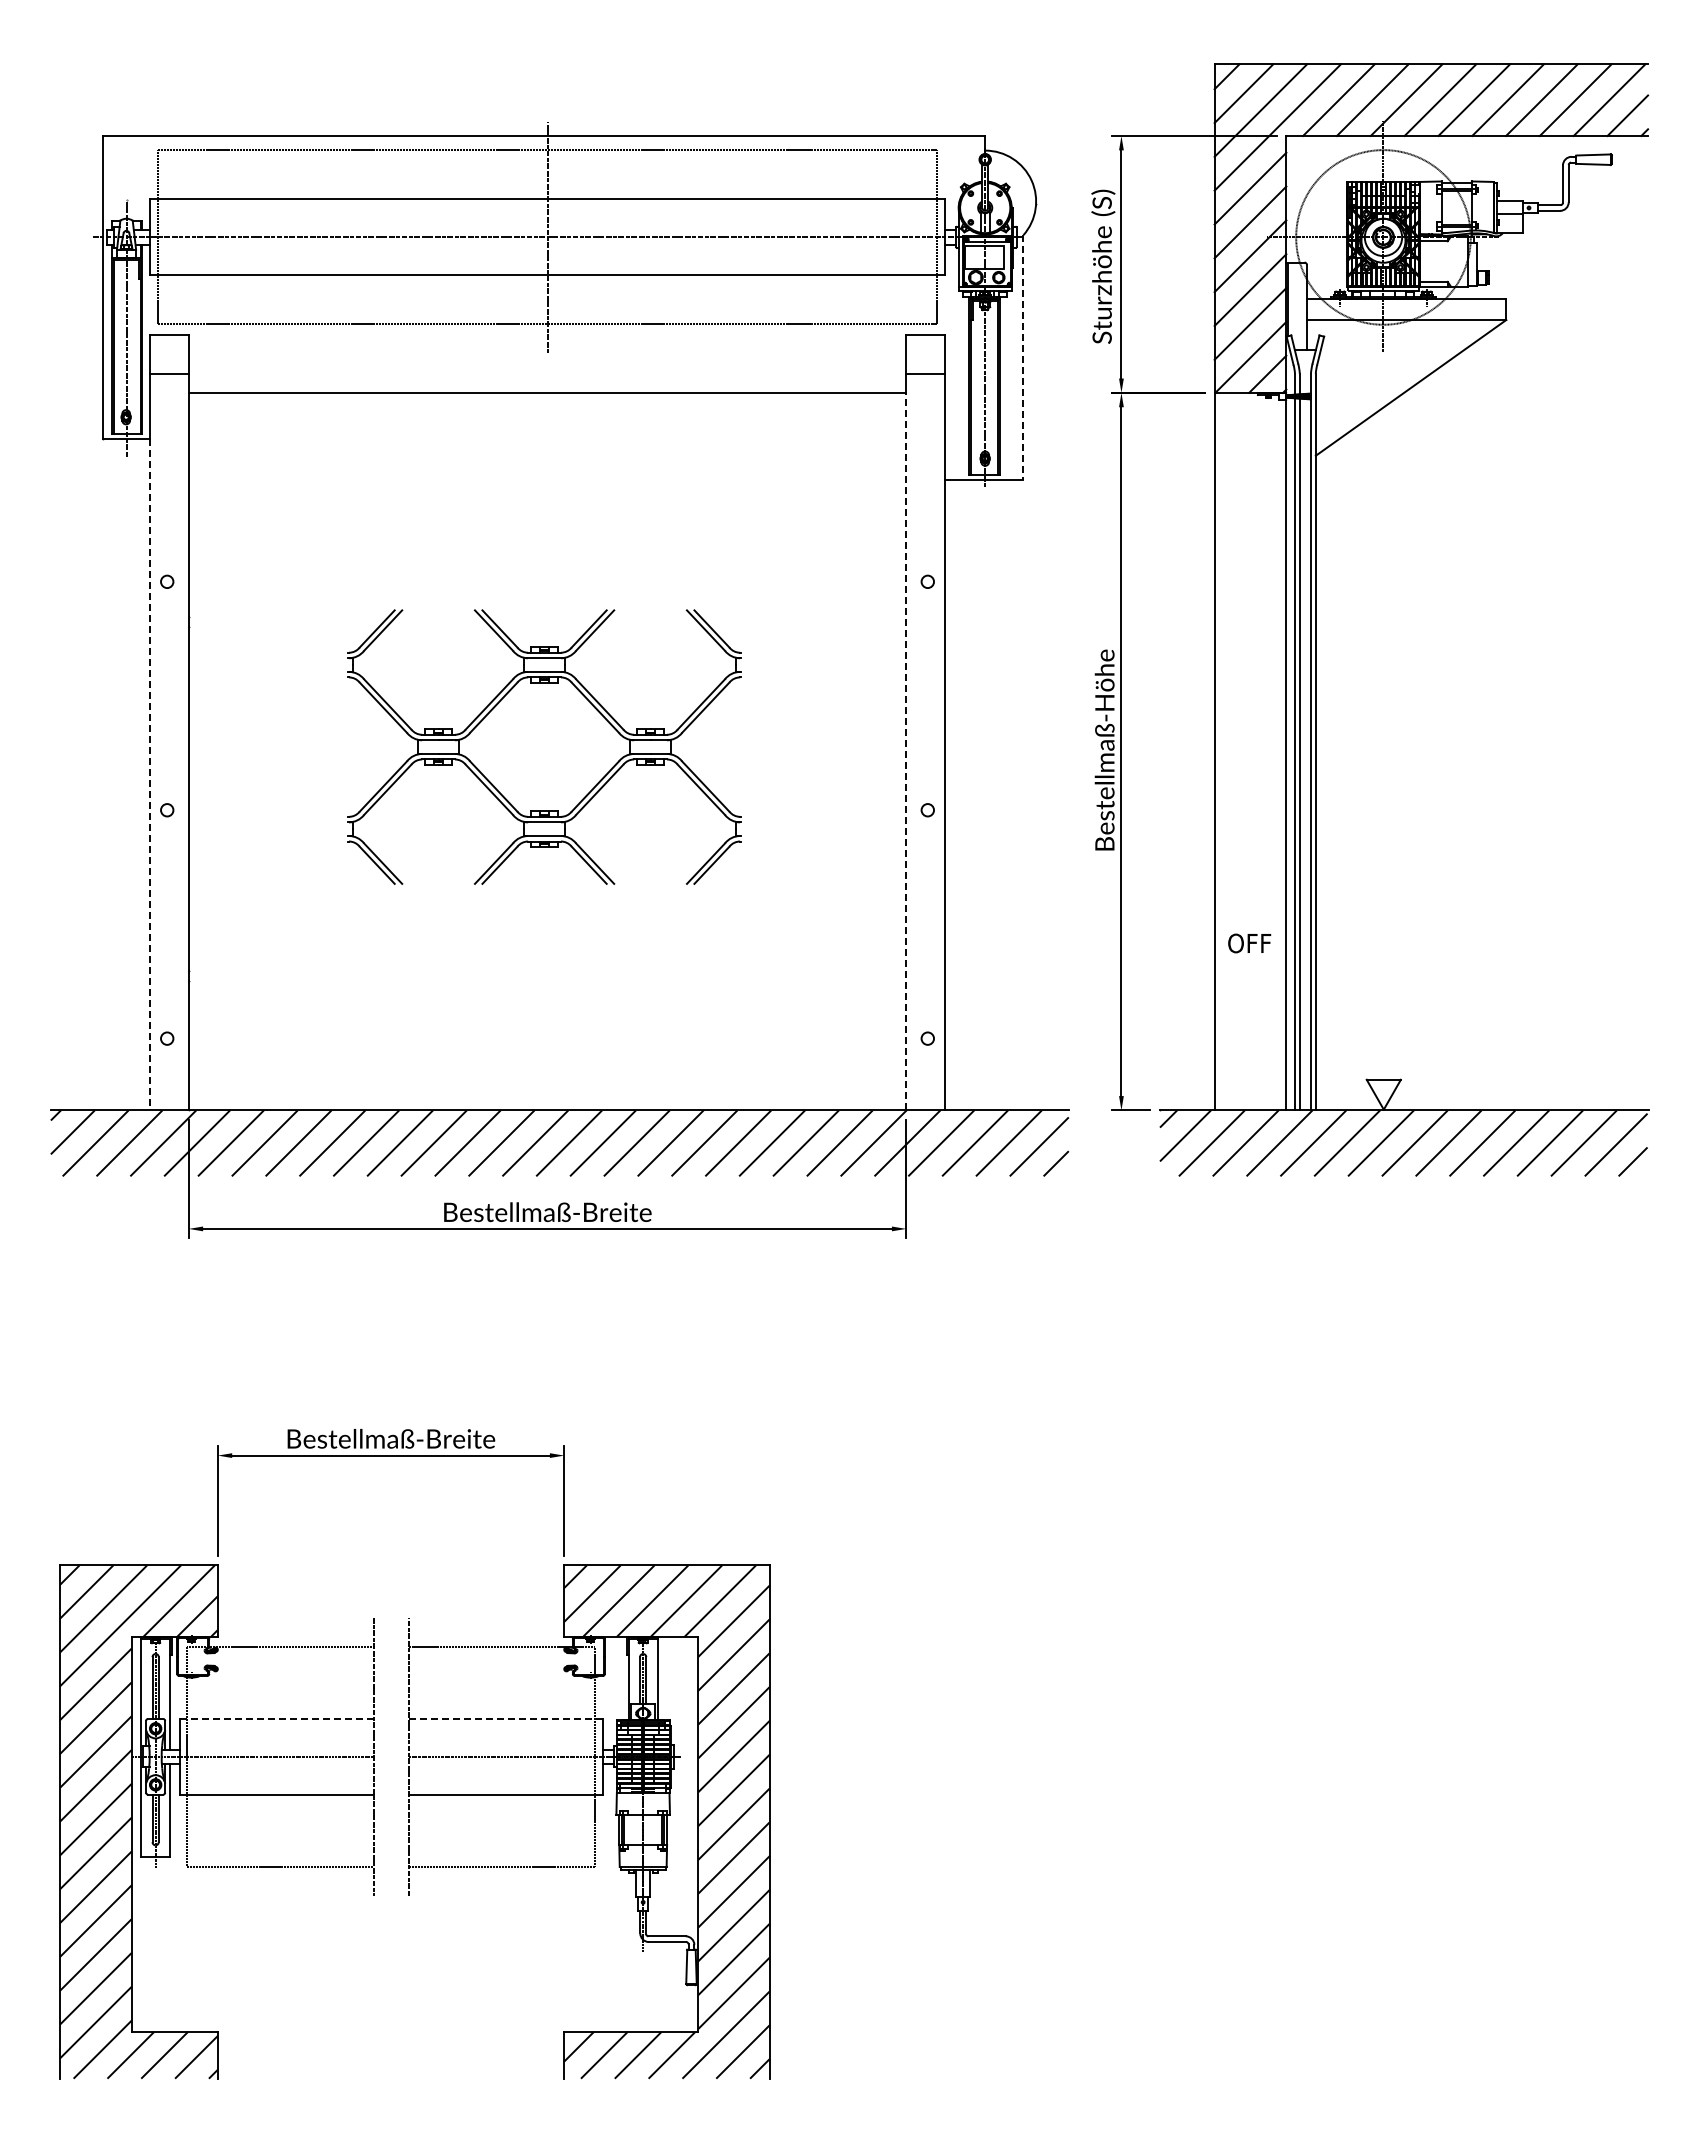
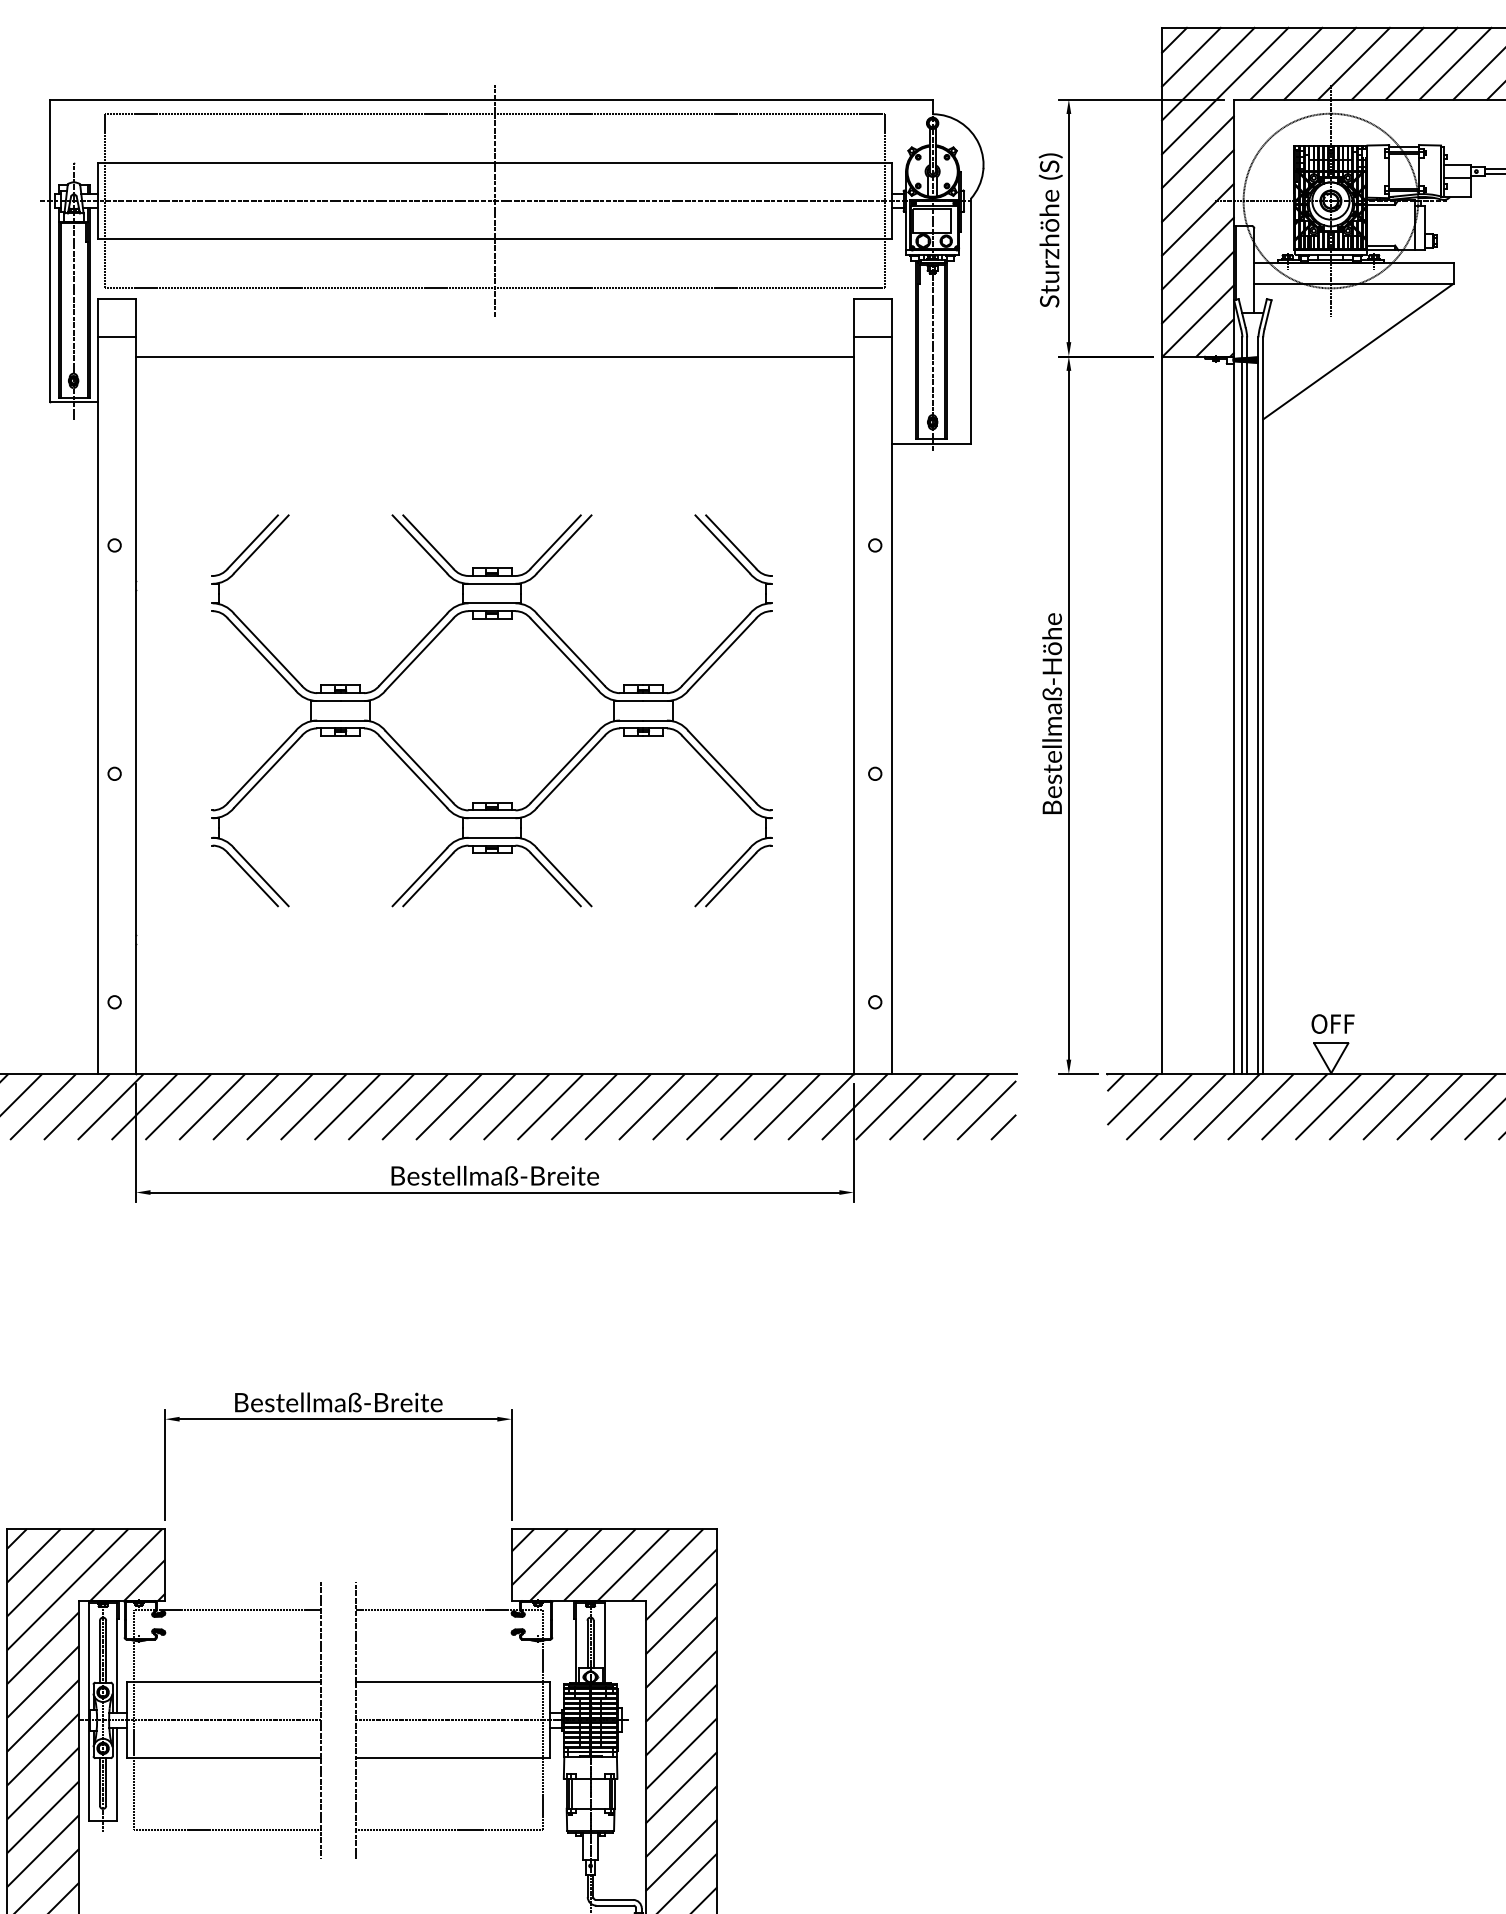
line: (1023, 357) -> (970, 321), dashed -> solid
part: (544, 746) -> (491, 710), size x1.43
line: (906, 751) -> (853, 715), dashed -> solid
line: (150, 774) -> (97, 738), dashed -> solid
text: (1249, 943) -> (1332, 1024), moved
line: (276, 1718) -> (223, 1682), dashed -> solid
line: (506, 1718) -> (453, 1682), dashed -> solid

